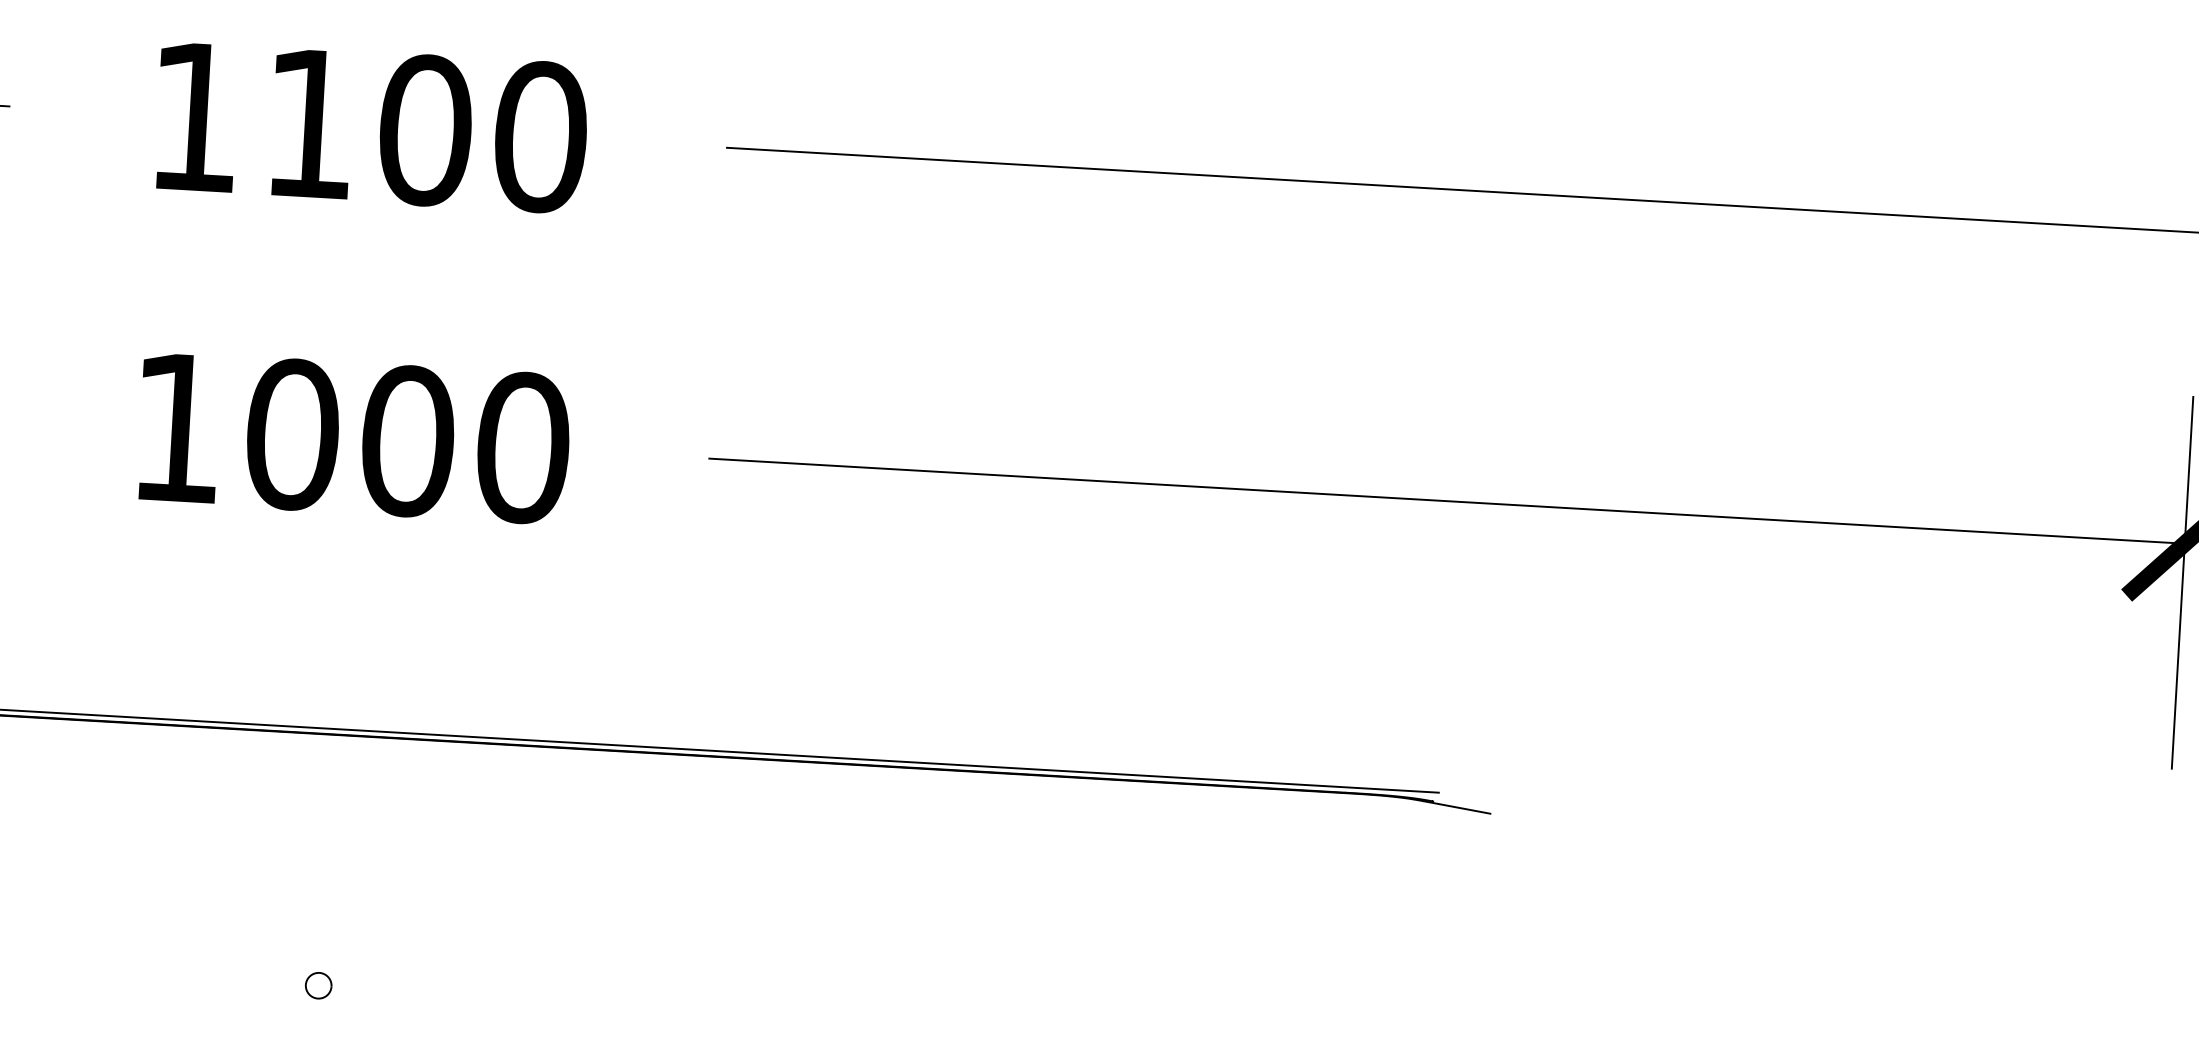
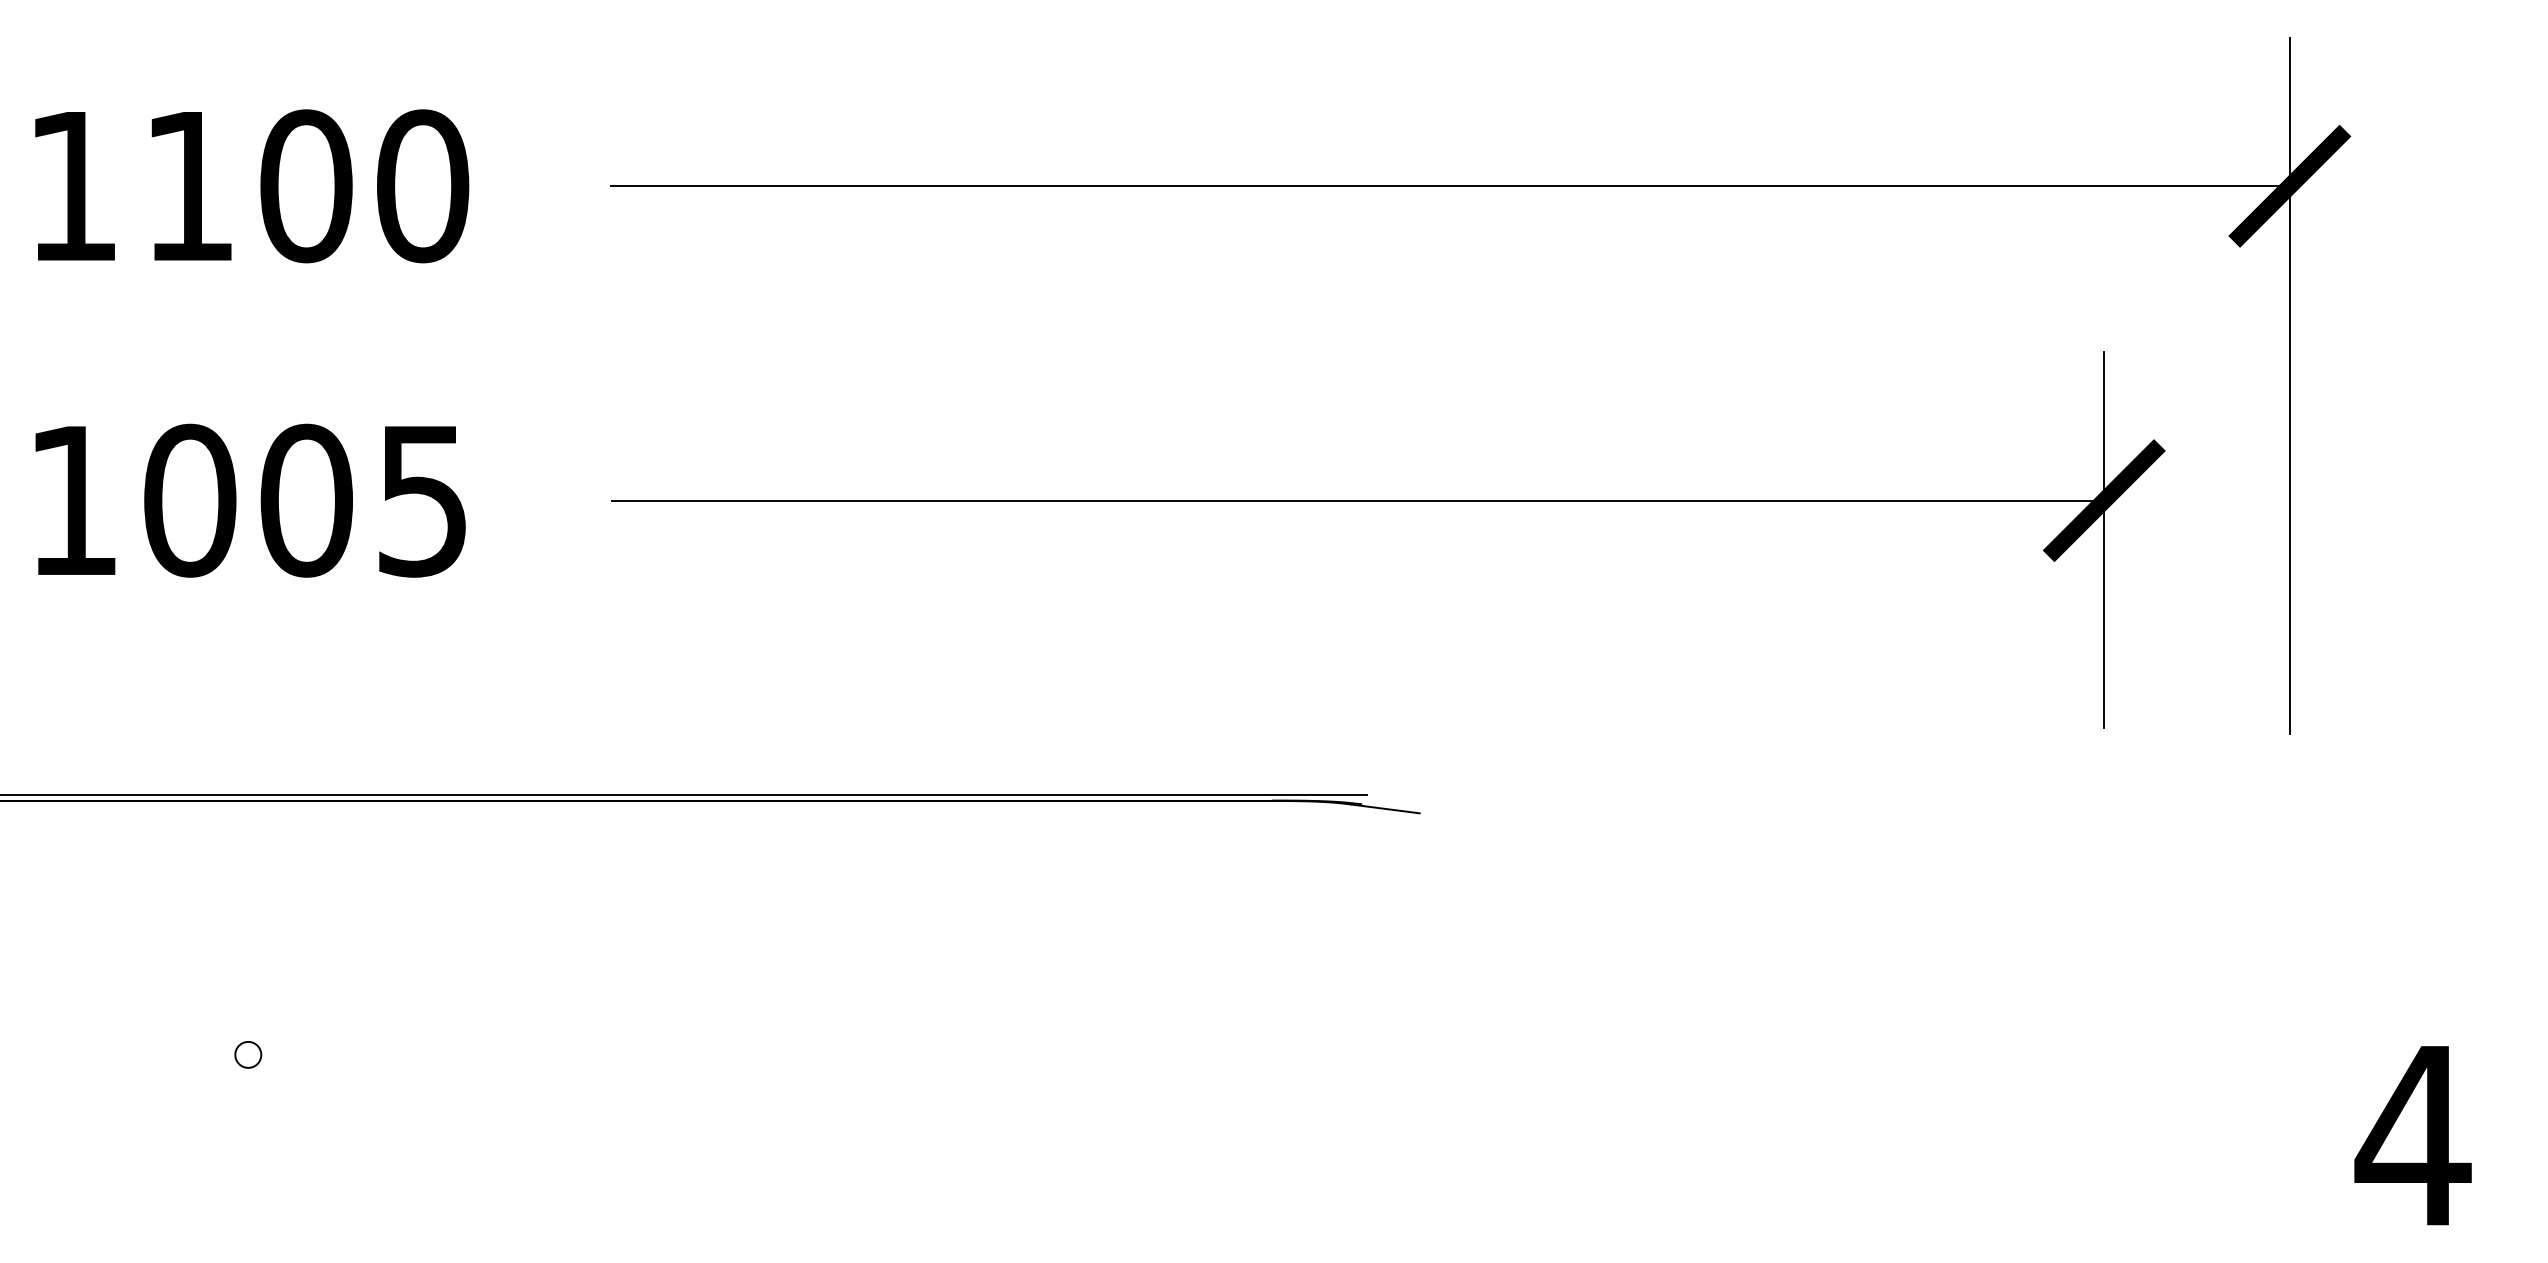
text: (523, 447) -> (423, 500), 1000 -> 1005

